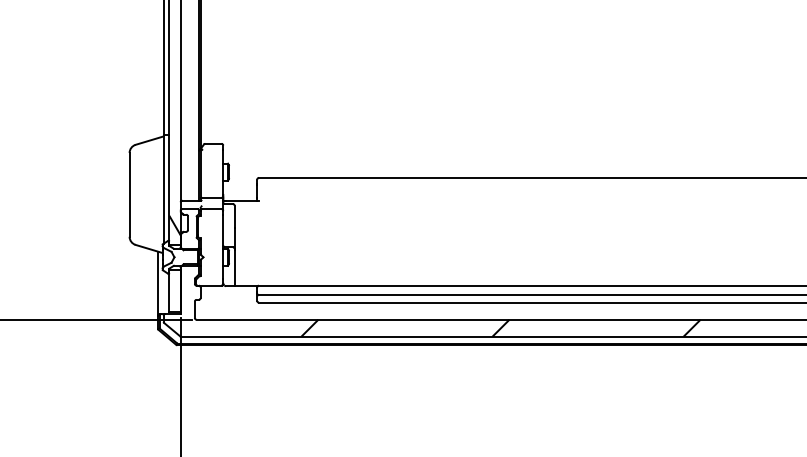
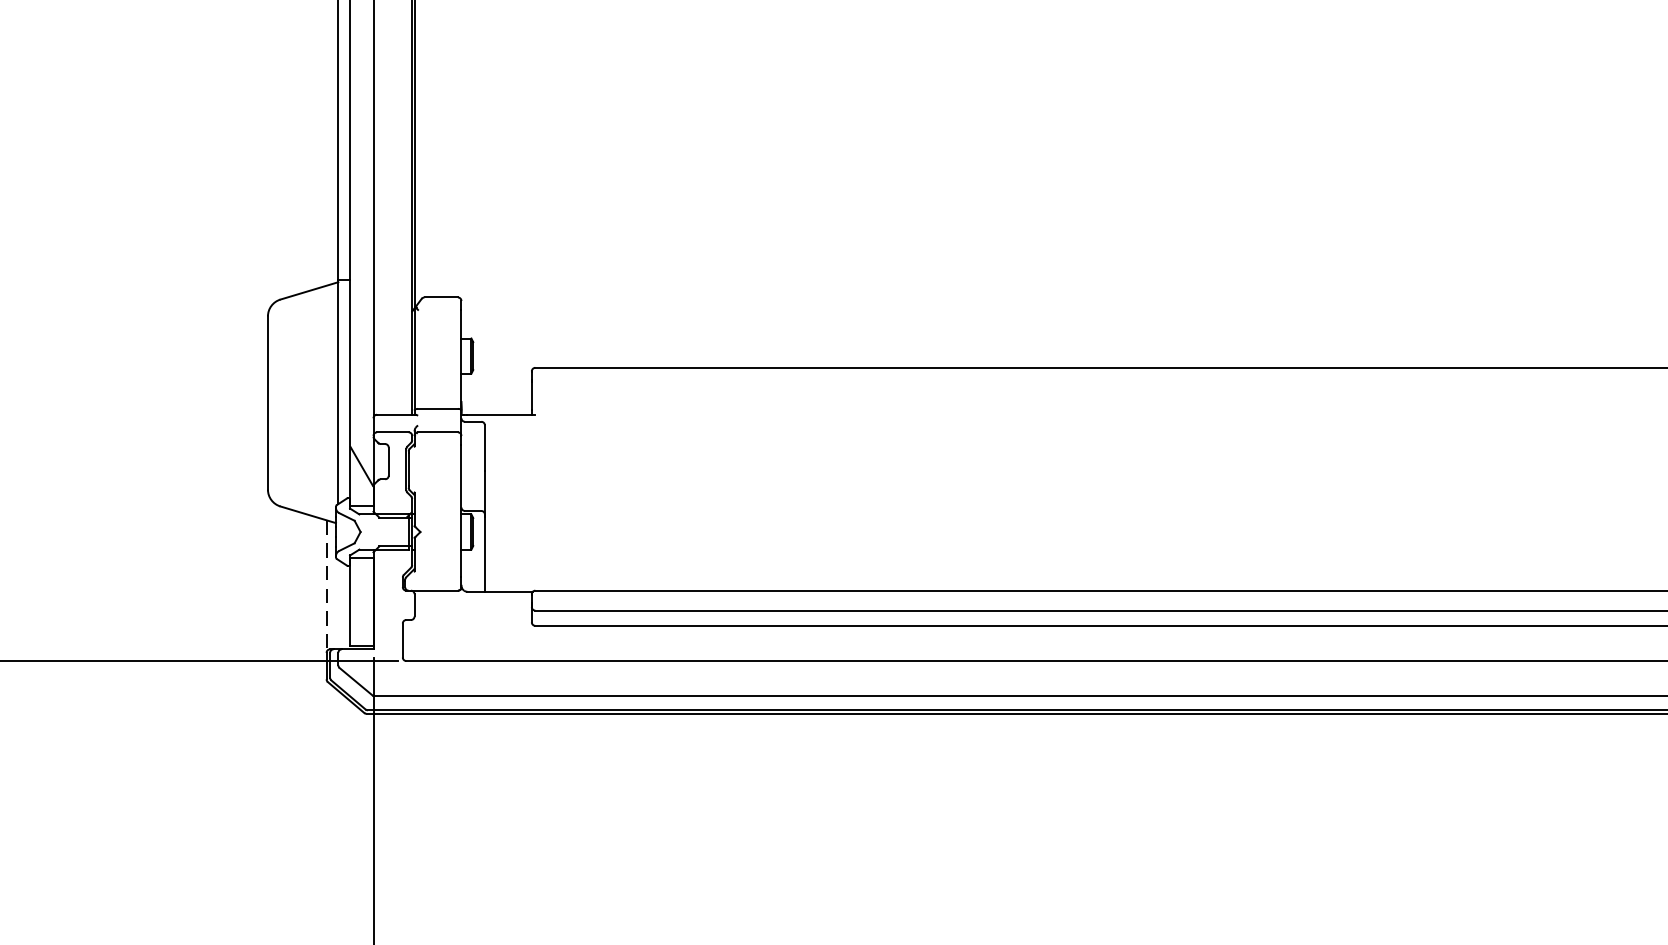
line: (157, 284) -> (325, 588), solid -> dashed
hatch: (500, 327) -> (1034, 677), removed

